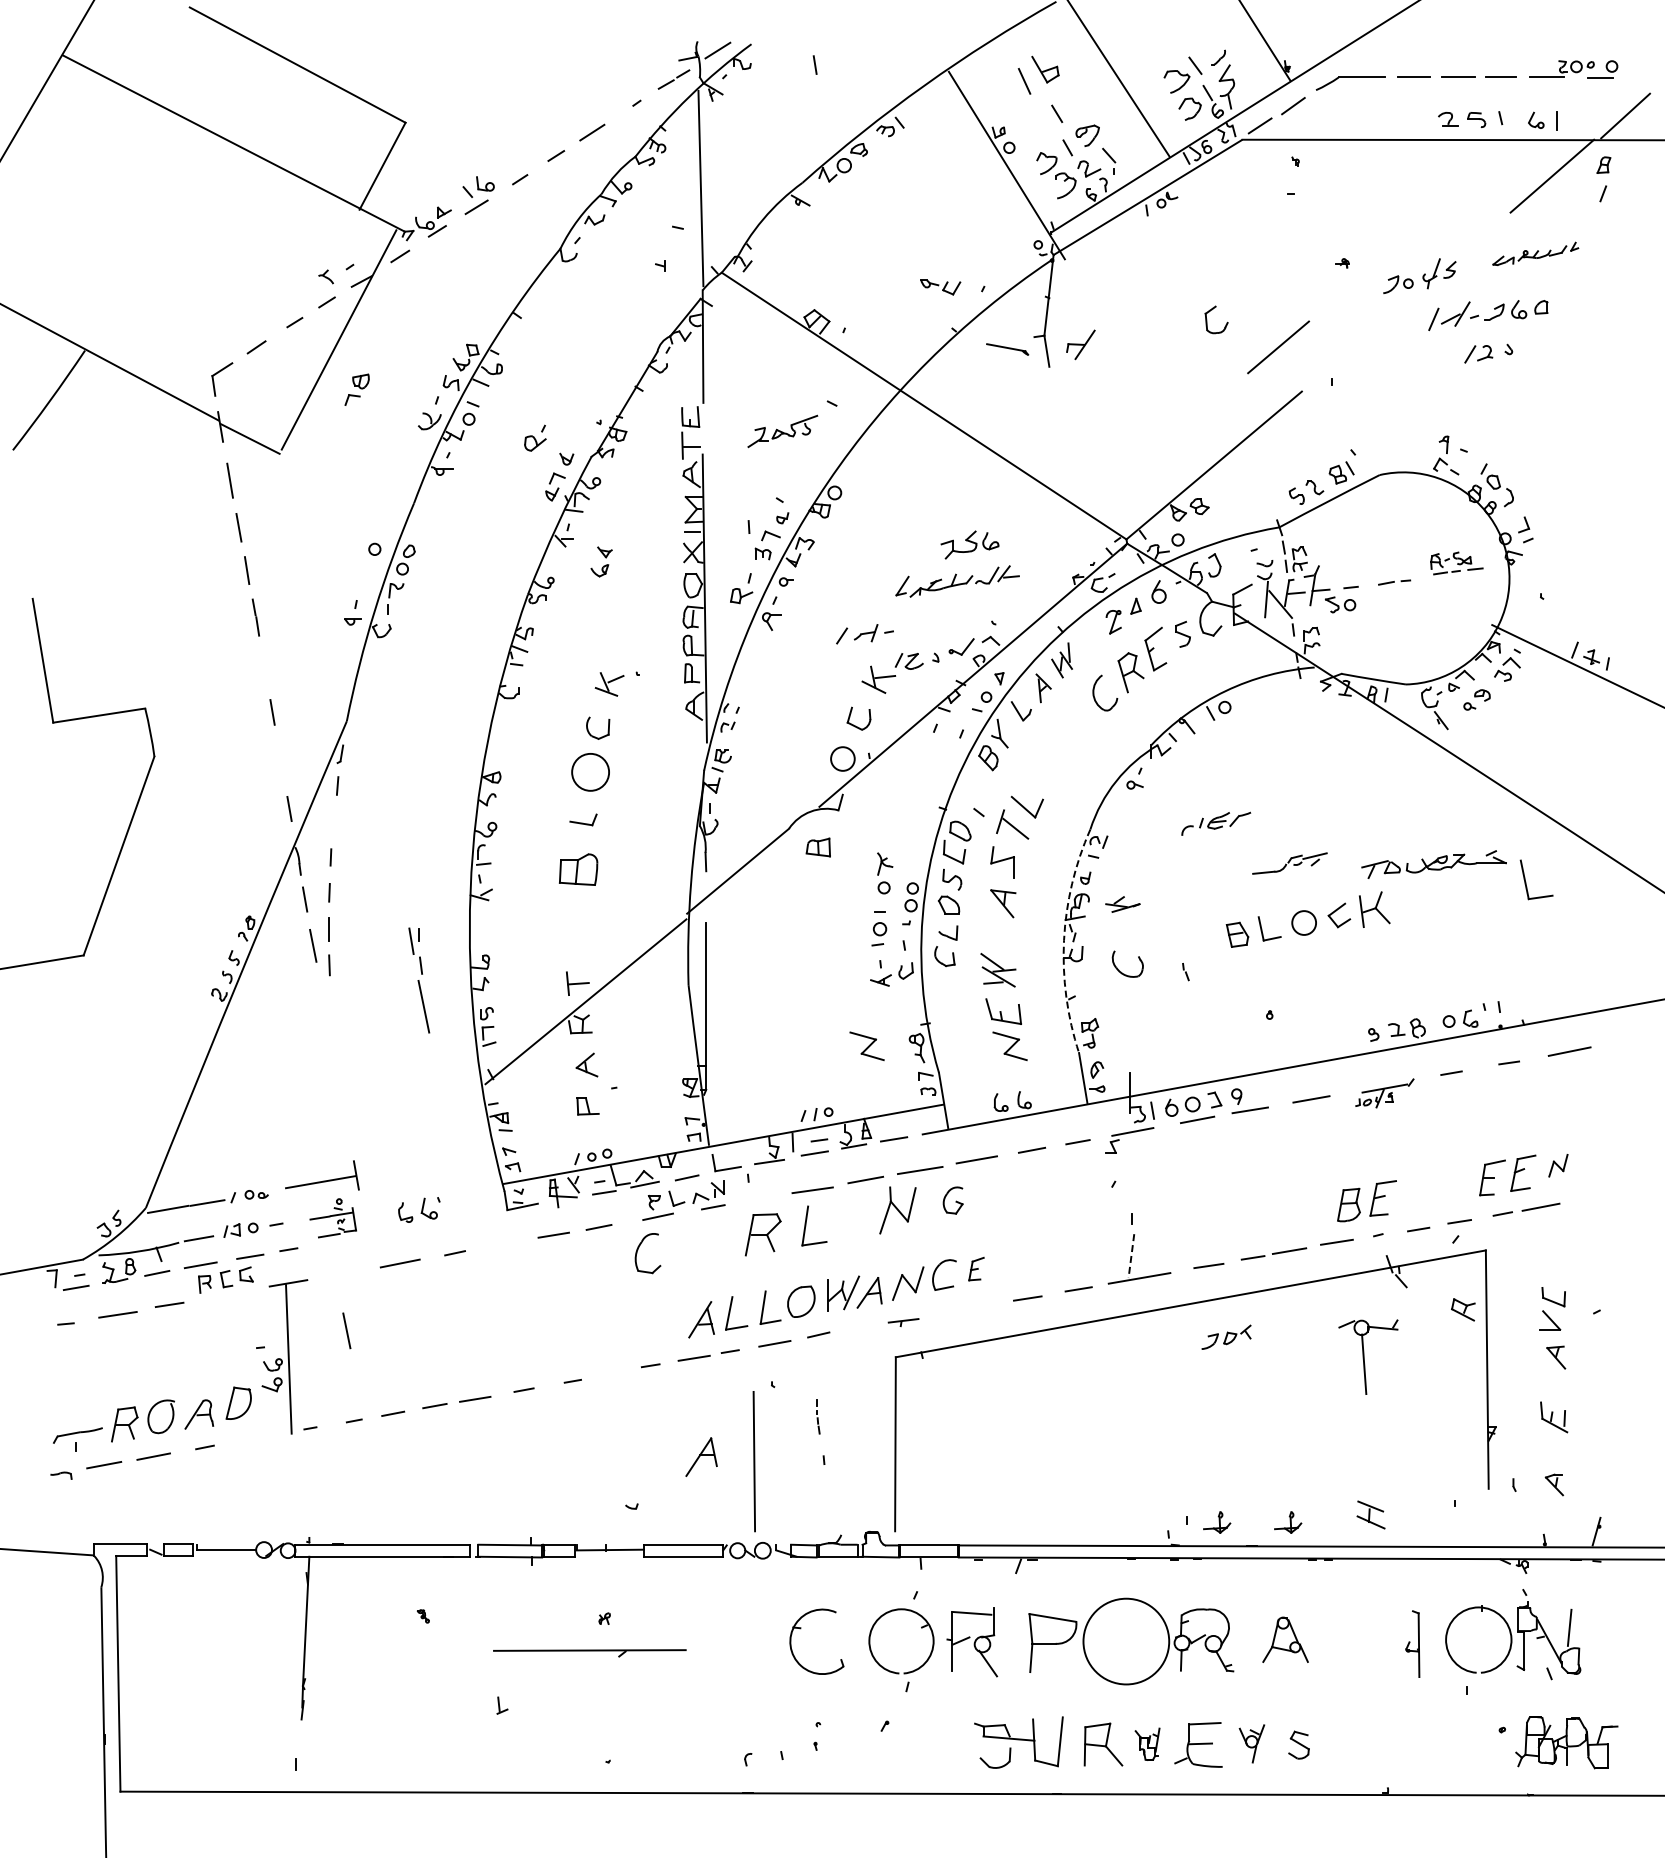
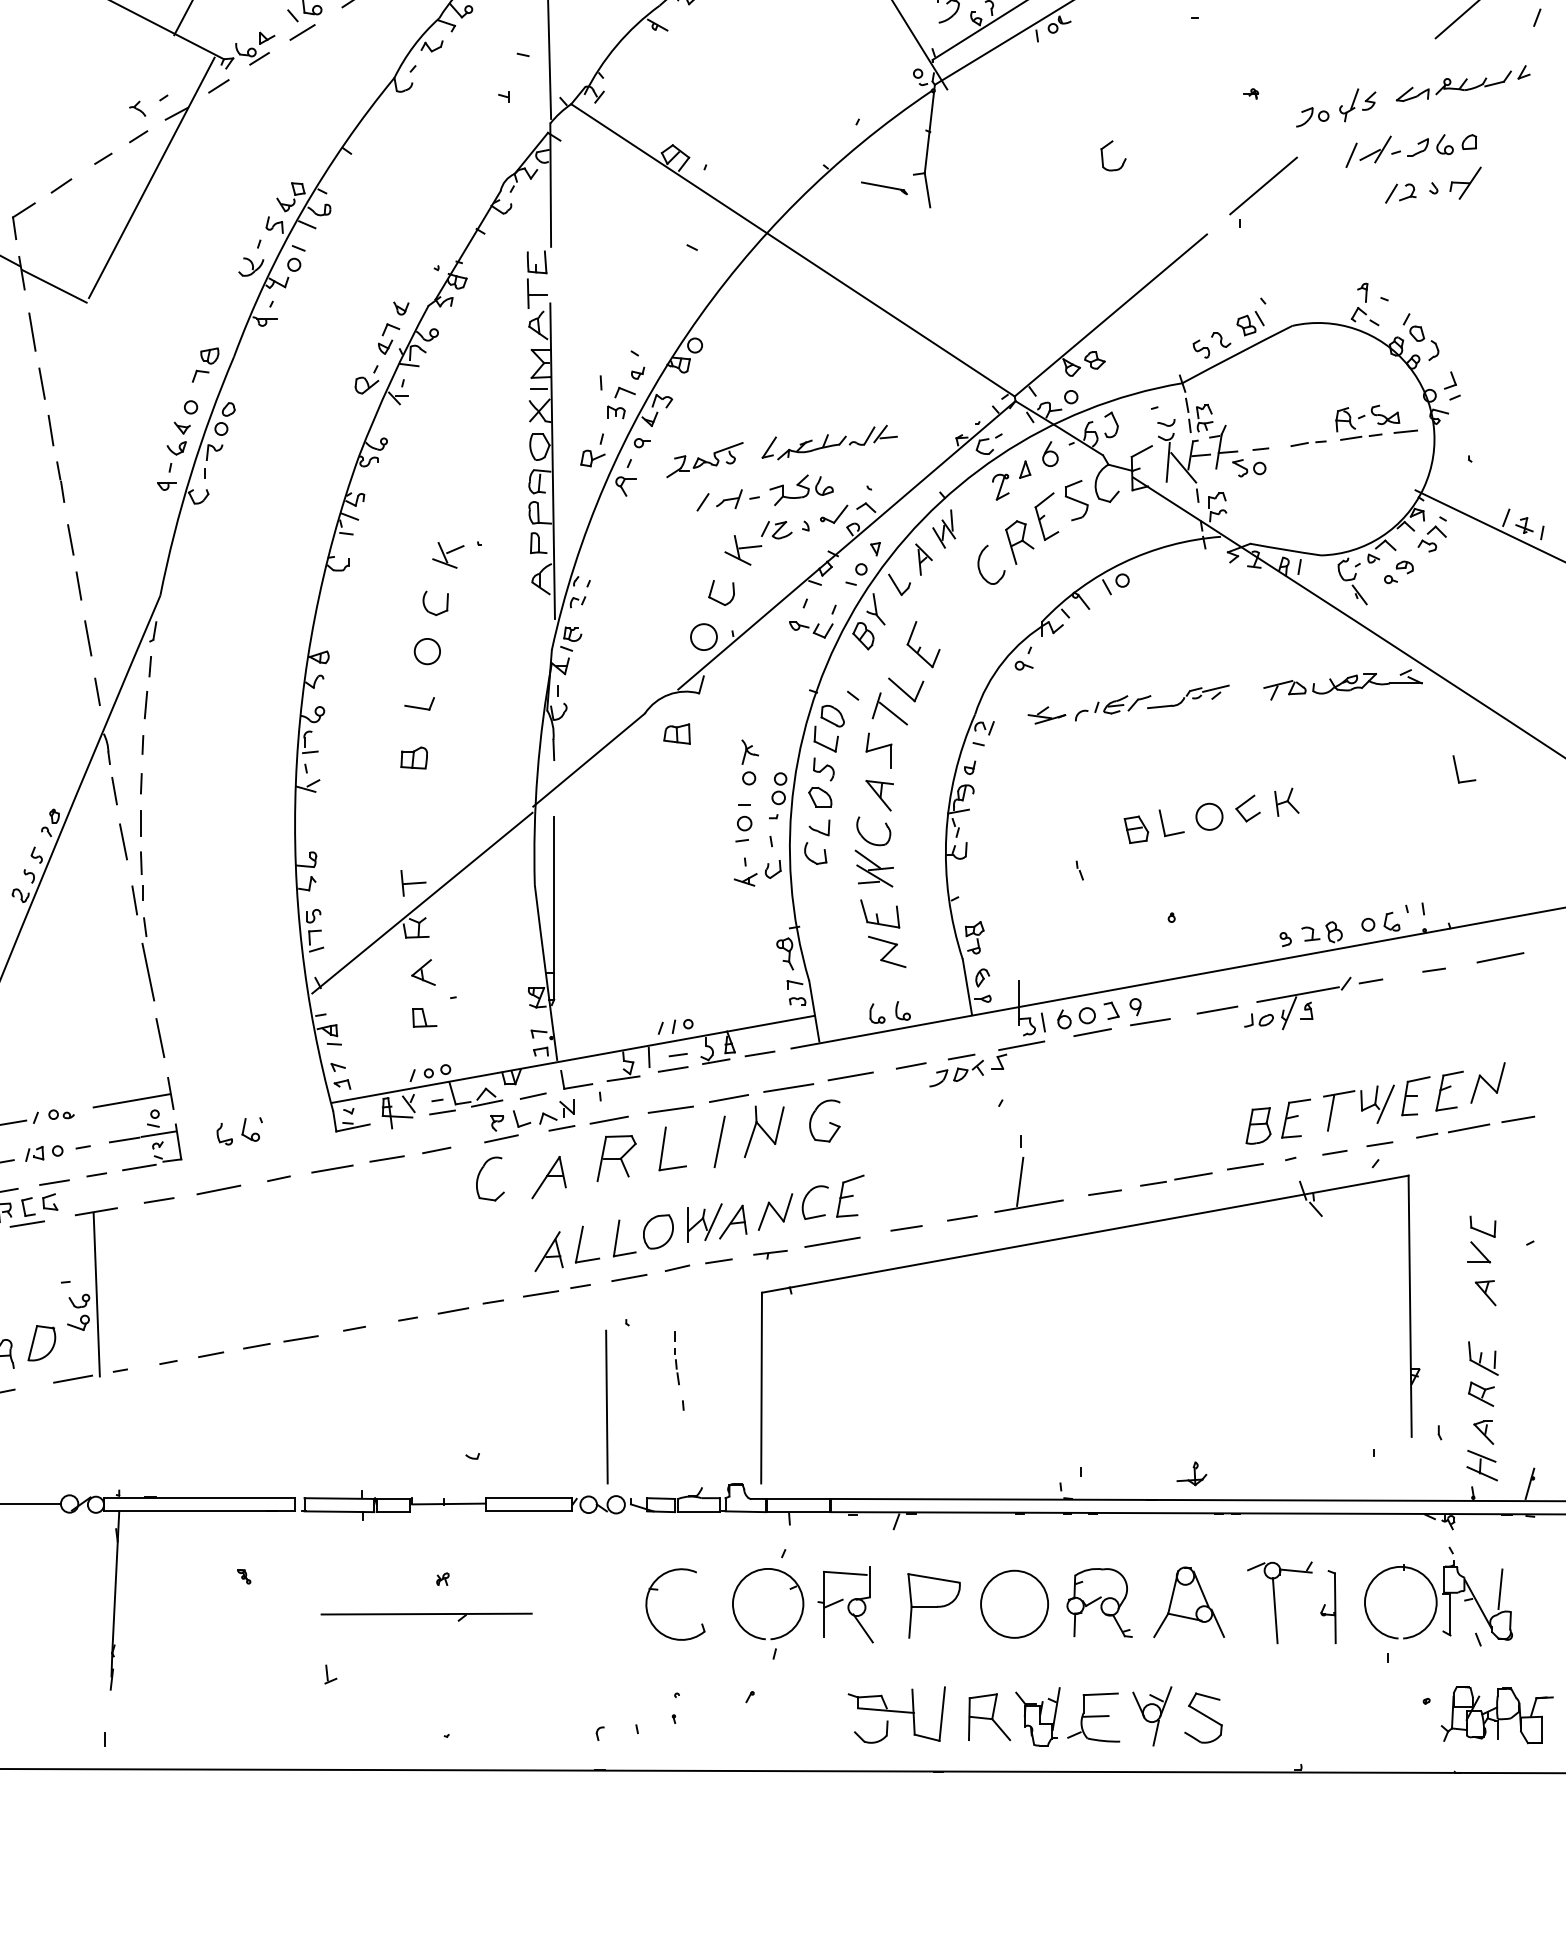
part: (1535, 253) -> (1462, 83), size x1.43
part: (940, 287) -> (810, 629), moved
part: (1080, 344) -> (1465, 182), moved
line: (1278, 347) -> (1263, 186), moved
part: (356, 389) -> (204, 364), moved
part: (782, 431) -> (704, 460), moved
part: (535, 437) -> (367, 379), moved
part: (969, 544) -> (801, 489), moved
part: (601, 561) -> (178, 438), moved
part: (1456, 563) -> (1376, 422), size x1.43
part: (1182, 634) -> (1076, 500), size x1.43
line: (264, 669) -> (70, 539), added
line: (280, 759) -> (87, 637), added
part: (1042, 765) -> (922, 644), added
circle: (590, 771) -> (427, 650), size x0.62
line: (333, 820) -> (145, 704), added
part: (1289, 863) -> (1187, 696), moved
part: (1433, 864) -> (1342, 684), moved
part: (578, 868) -> (414, 757), size x0.62
part: (1536, 879) -> (1464, 769), size x0.62
part: (1122, 904) -> (1046, 715), moved
part: (1374, 909) -> (1286, 802), size x0.71
arc: (1064, 940) -> (946, 836), dashed -> solid
part: (1121, 971) -> (866, 839), moved
part: (419, 980) -> (143, 943), moved
part: (866, 1046) -> (729, 952), removed
part: (1384, 1093) -> (1297, 1003), size x1.67
part: (1558, 1165) -> (1488, 1082), size x1.67
part: (1440, 1188) -> (1358, 1107), added
line: (1585, 1198) -> (1517, 1118), added
line: (756, 1199) -> (609, 1119), added
part: (952, 1200) -> (824, 1120), size x1.43
part: (332, 1218) -> (144, 1140), size x1.43
line: (856, 1219) -> (718, 1141), added
line: (503, 1244) -> (332, 1169), added
line: (1131, 1256) -> (1020, 1182), dashed -> solid
part: (976, 1268) -> (850, 1195), size x1.67
line: (345, 1272) -> (158, 1199), added
line: (225, 1294) -> (27, 1223), added
part: (1463, 1309) -> (1481, 1393), moved
line: (959, 1311) -> (831, 1242), added
line: (856, 1328) -> (718, 1261), added
line: (346, 1330) -> (159, 1037), moved
part: (1226, 1336) -> (956, 1072), moved
part: (1368, 1356) -> (1279, 1602), moved
line: (613, 1373) -> (452, 1310), added
part: (818, 1416) -> (677, 1357), size x1.43
line: (266, 1435) -> (72, 1378), added
part: (701, 1456) -> (549, 1176), moved
part: (1370, 1514) -> (1481, 1465), moved
part: (1217, 1522) -> (1114, 1473), removed
part: (1285, 1639) -> (1189, 1602), size x1.43
circle: (1125, 1641) -> (1013, 1604), size x0.71
part: (1251, 1743) -> (1151, 1716), size x1.43
part: (1147, 1744) -> (1037, 1717), size x1.67
part: (1298, 1744) -> (1203, 1717), size x1.67

